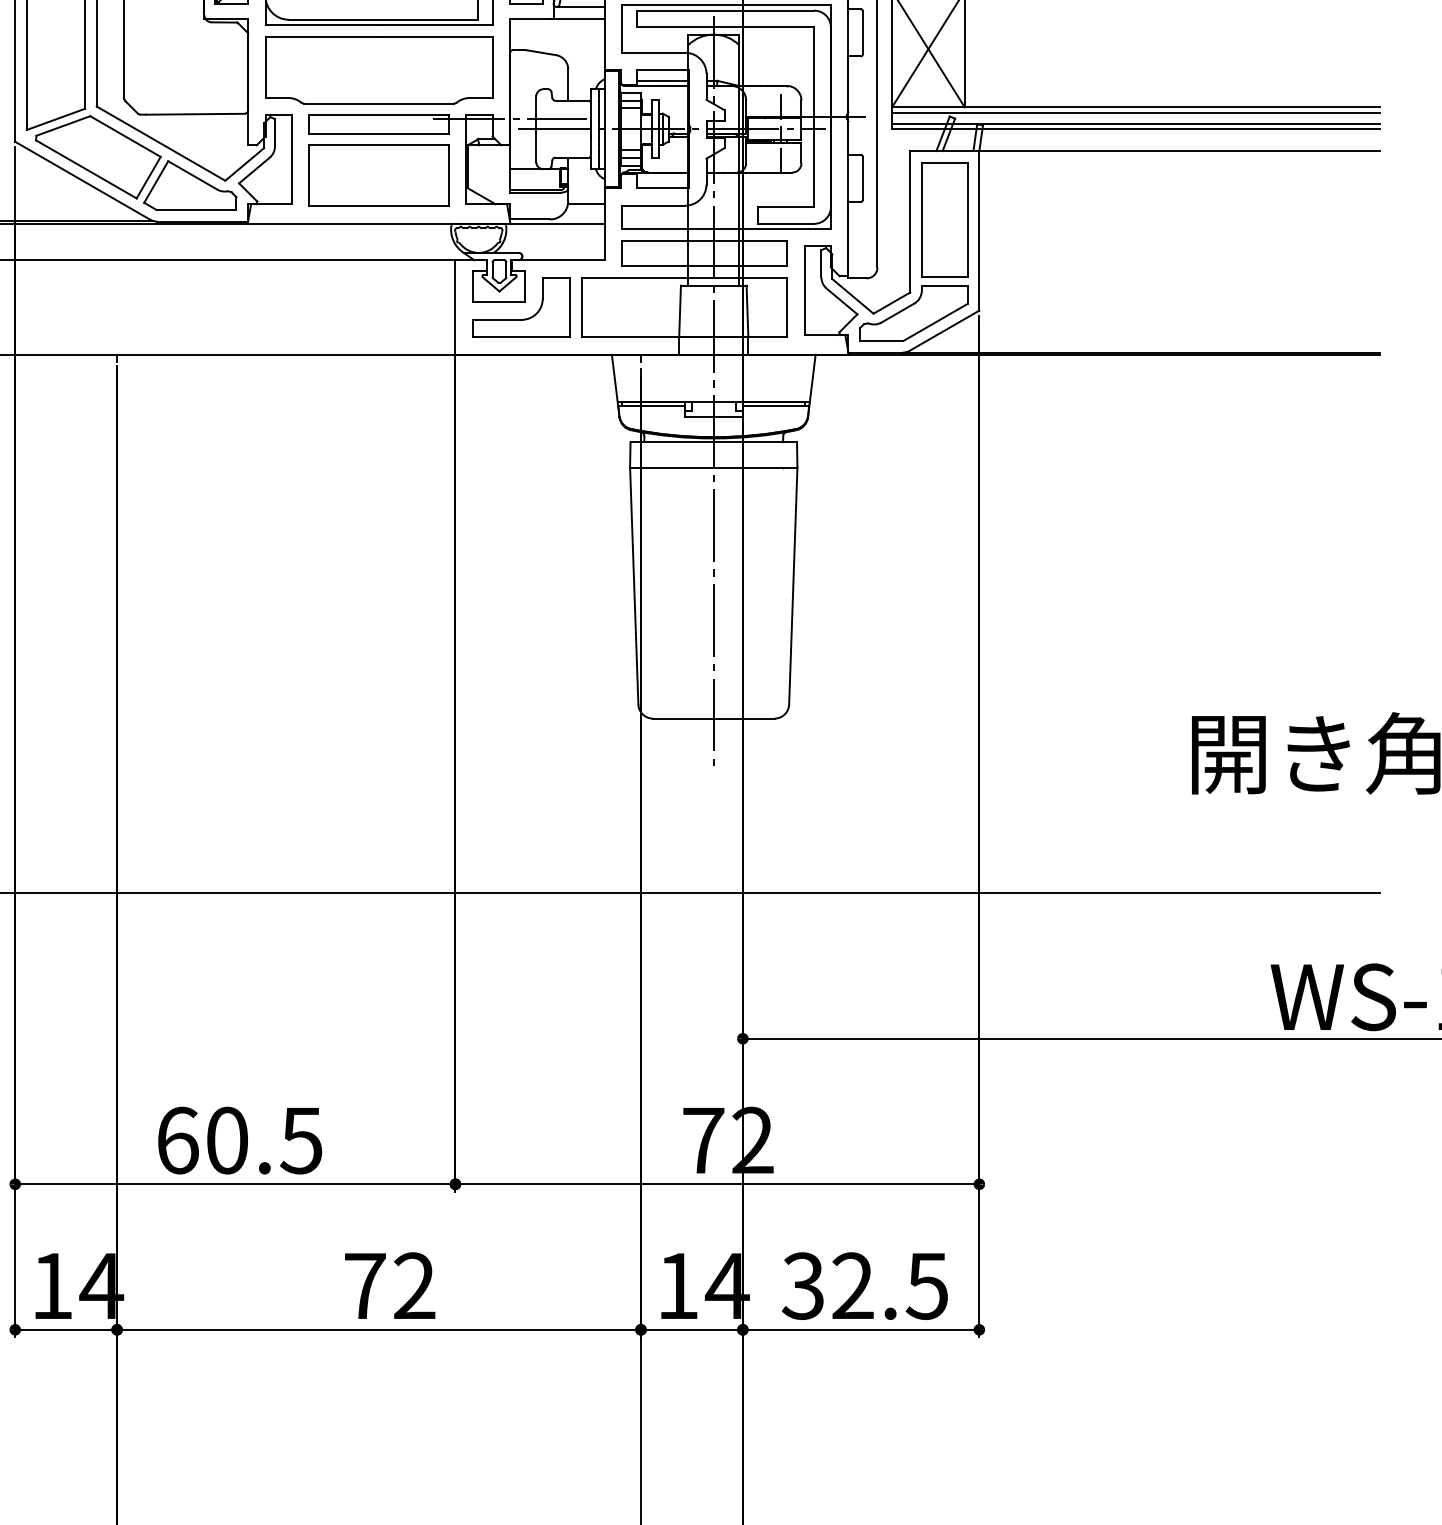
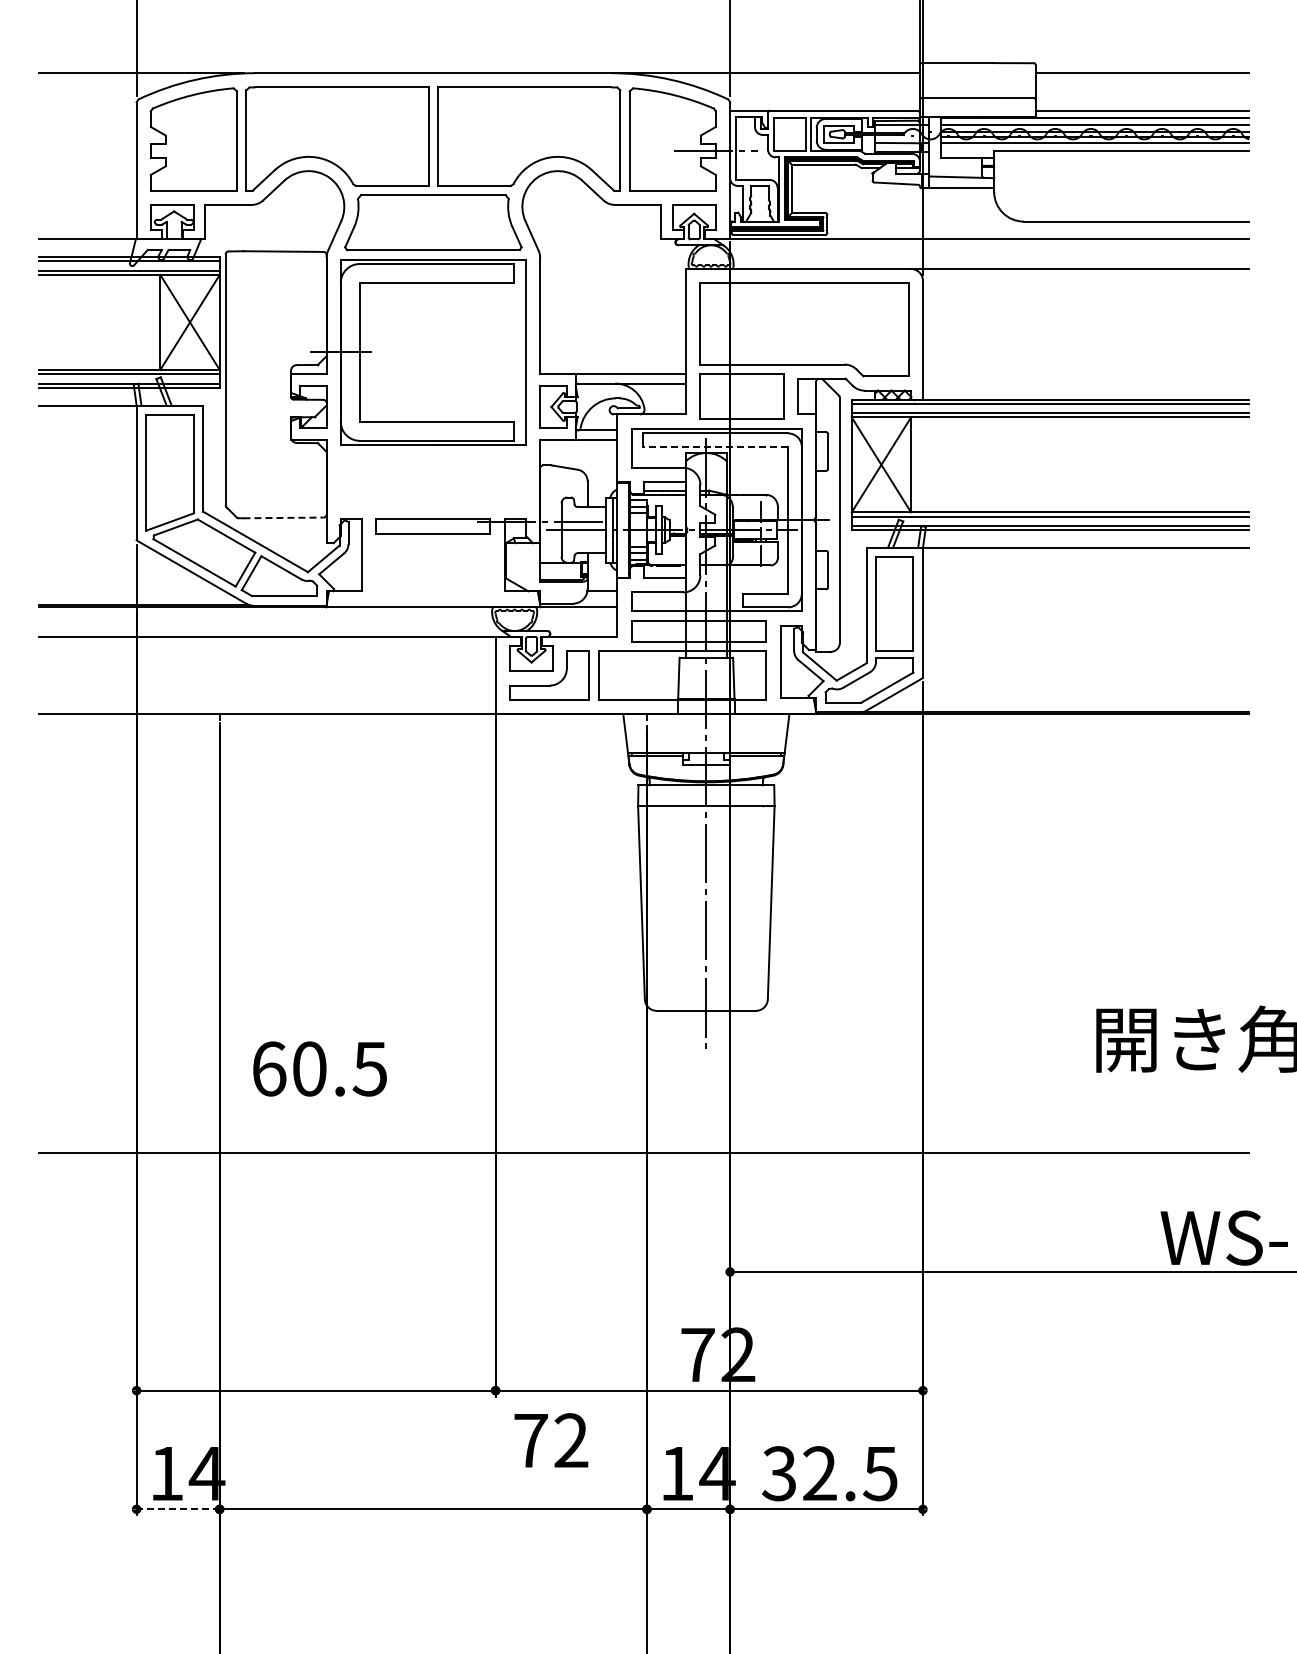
line: (724, 27) -> (715, 447), solid -> dashed
part: (379, 70) -> (433, 482), removed
line: (196, 113) -> (284, 517), solid -> dashed
part: (377, 175) -> (432, 567), removed
text: (239, 1139) -> (319, 1068), moved
text: (390, 1285) -> (551, 1440), moved
line: (66, 1330) -> (178, 1509), solid -> dashed

